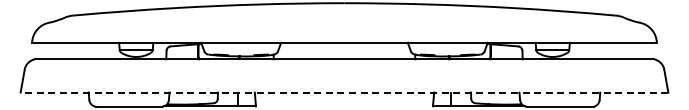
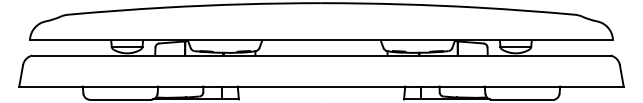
line: (344, 92) -> (321, 86), dashed -> solid

